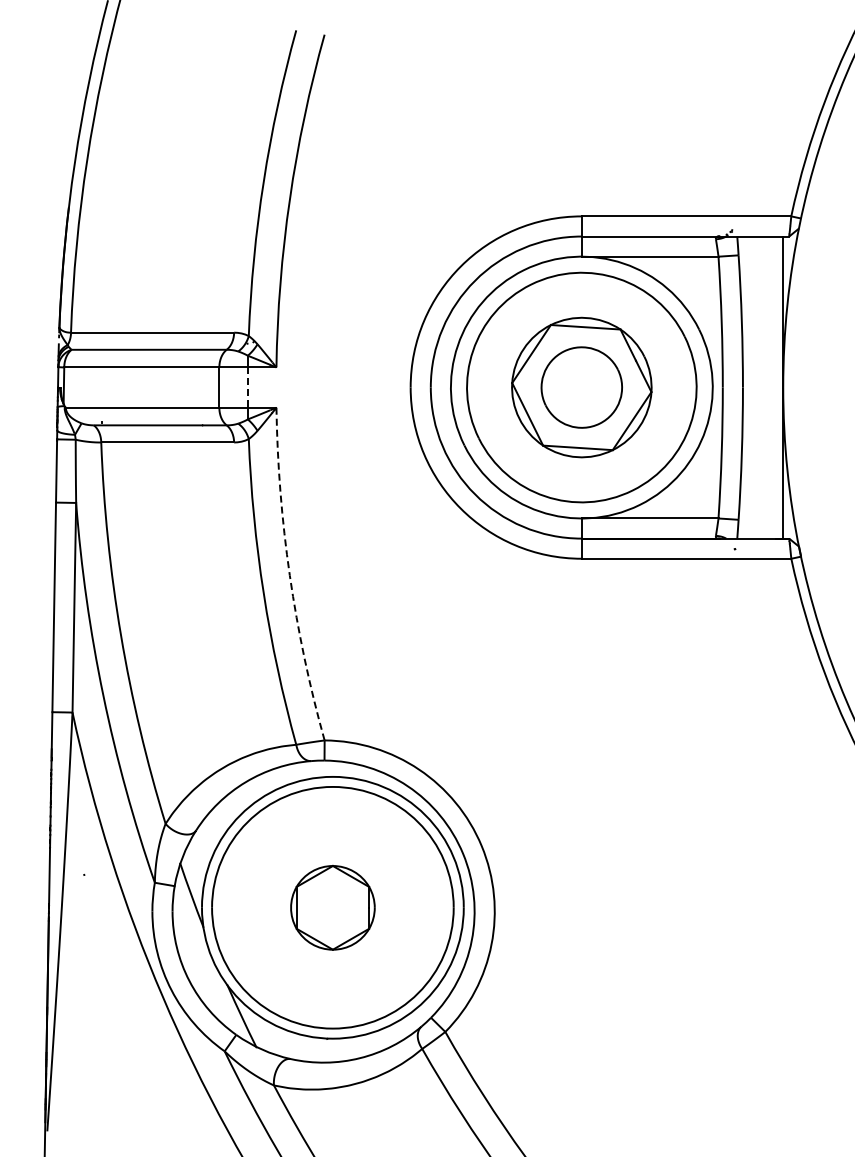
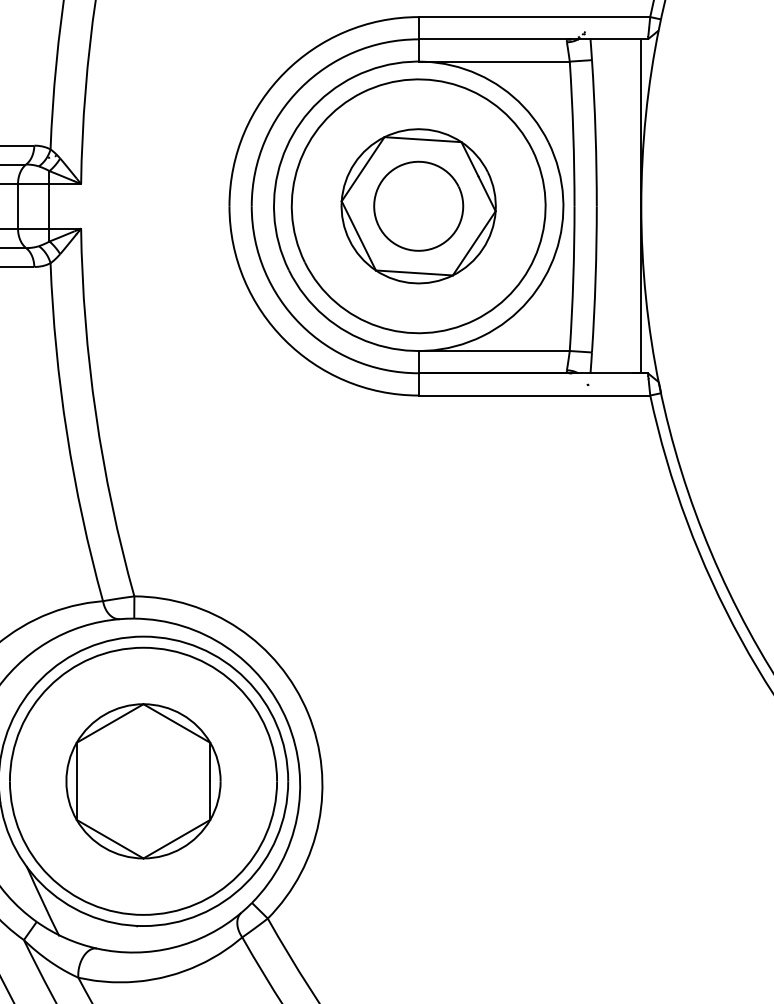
line: (247, 388) -> (49, 207), dashed -> solid
arc: (289, 575) -> (95, 414), dashed -> solid
part: (332, 907) -> (143, 781), size x1.67

